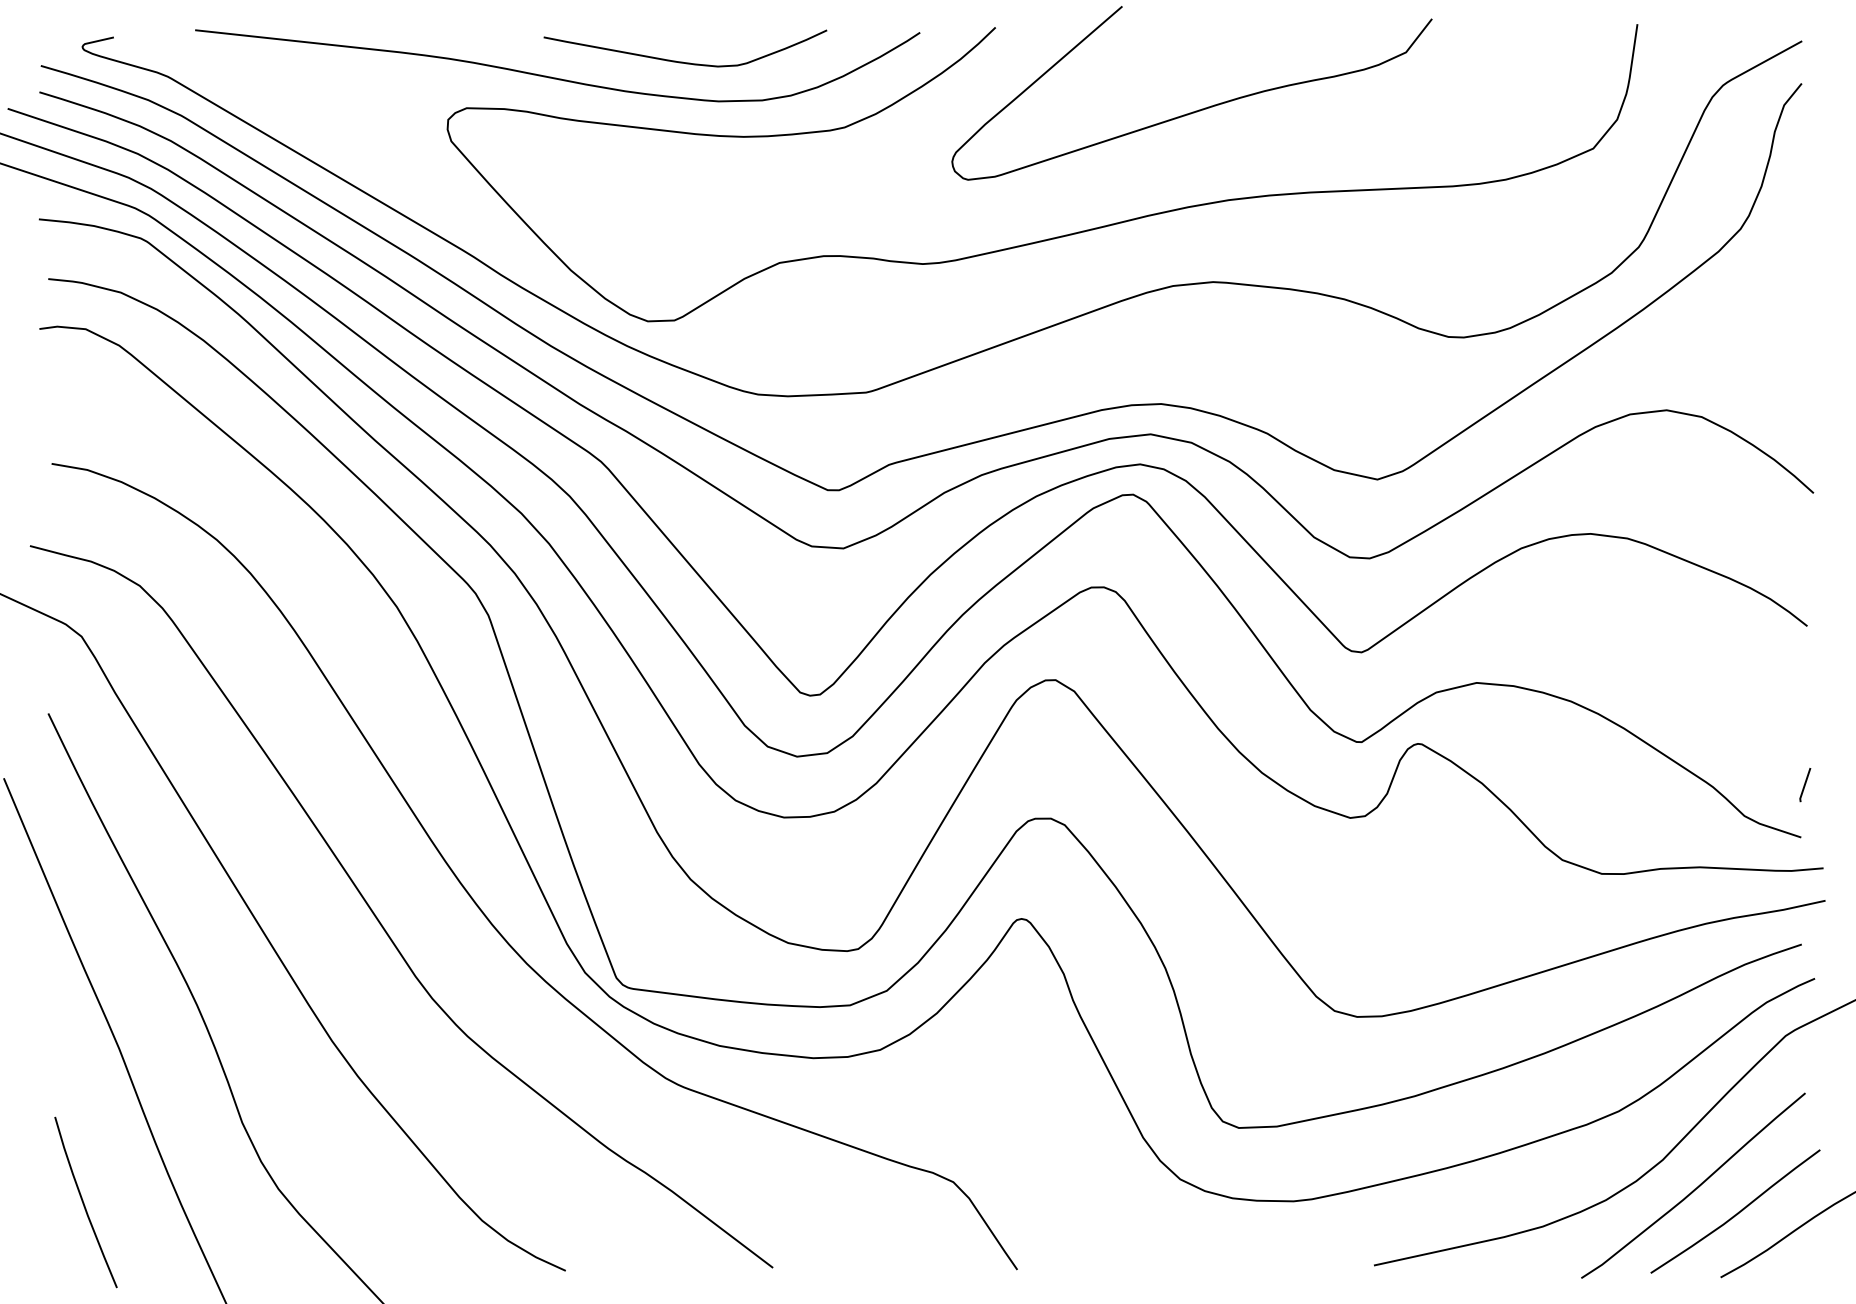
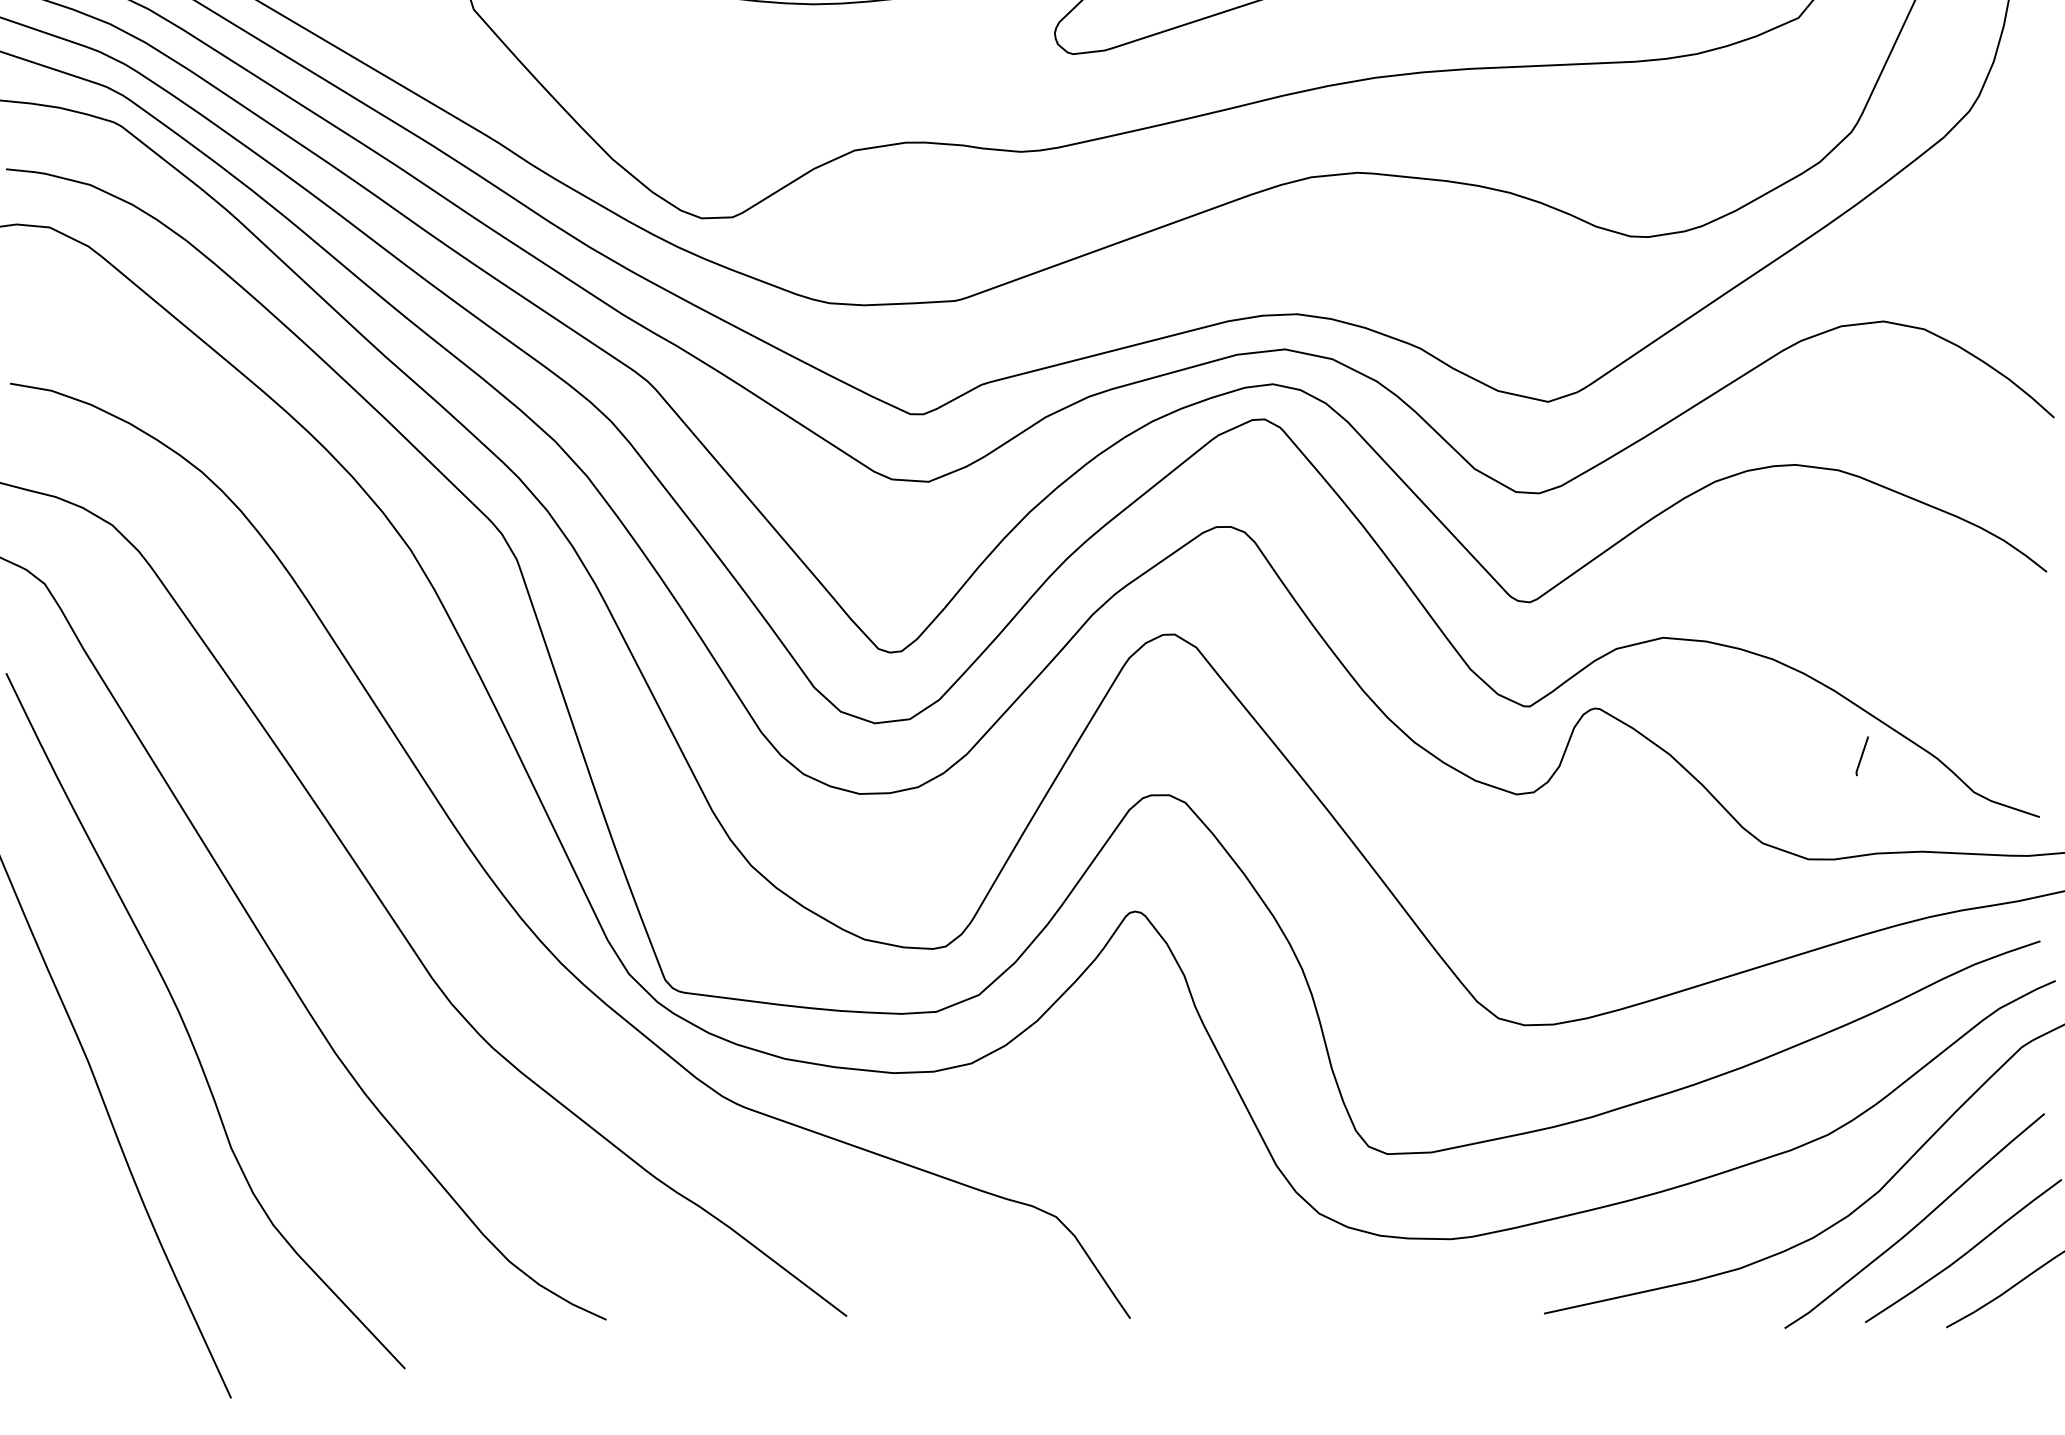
line: (1805, 785) -> (1862, 756), moved
curve: (84, 1202) -> (48, 1240), removed

